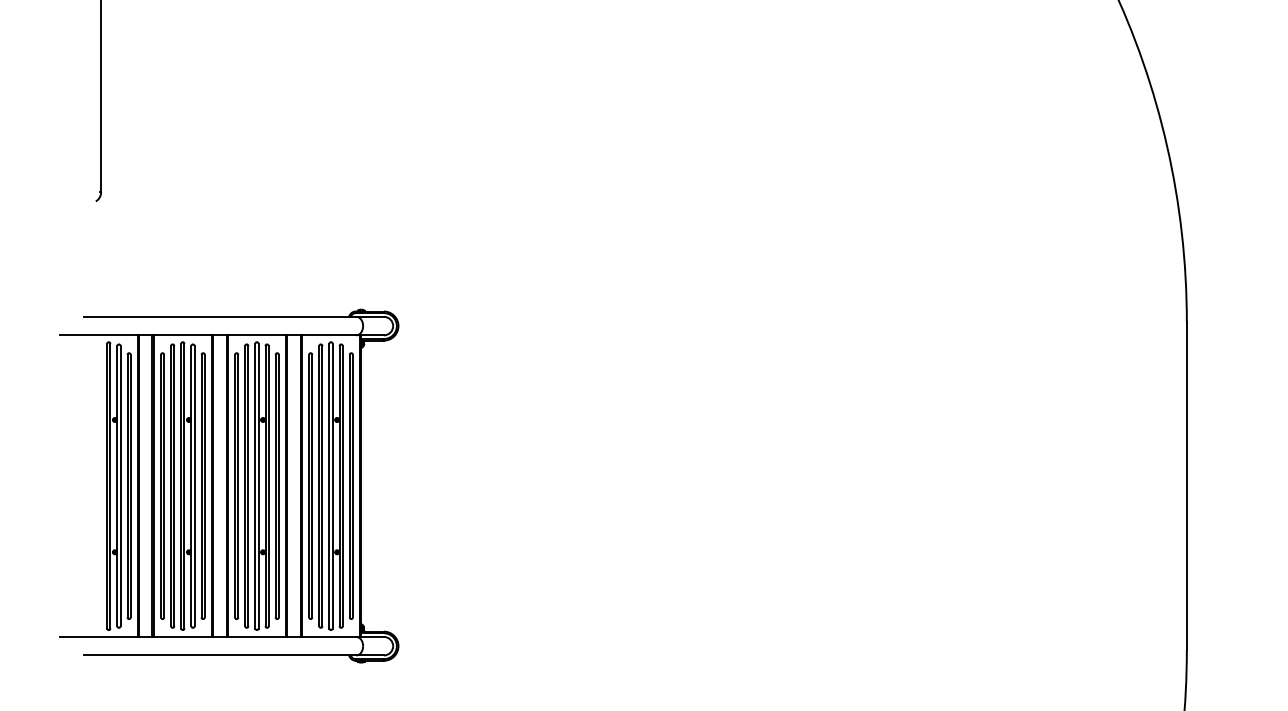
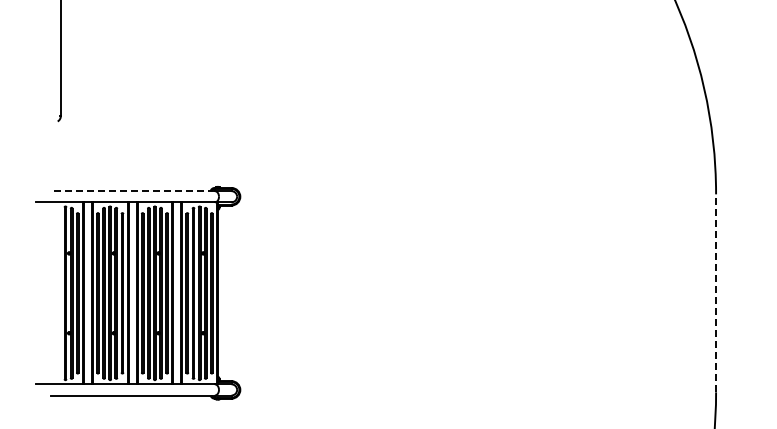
line: (219, 317) -> (132, 191), solid -> dashed
line: (1187, 486) -> (716, 293), solid -> dashed

